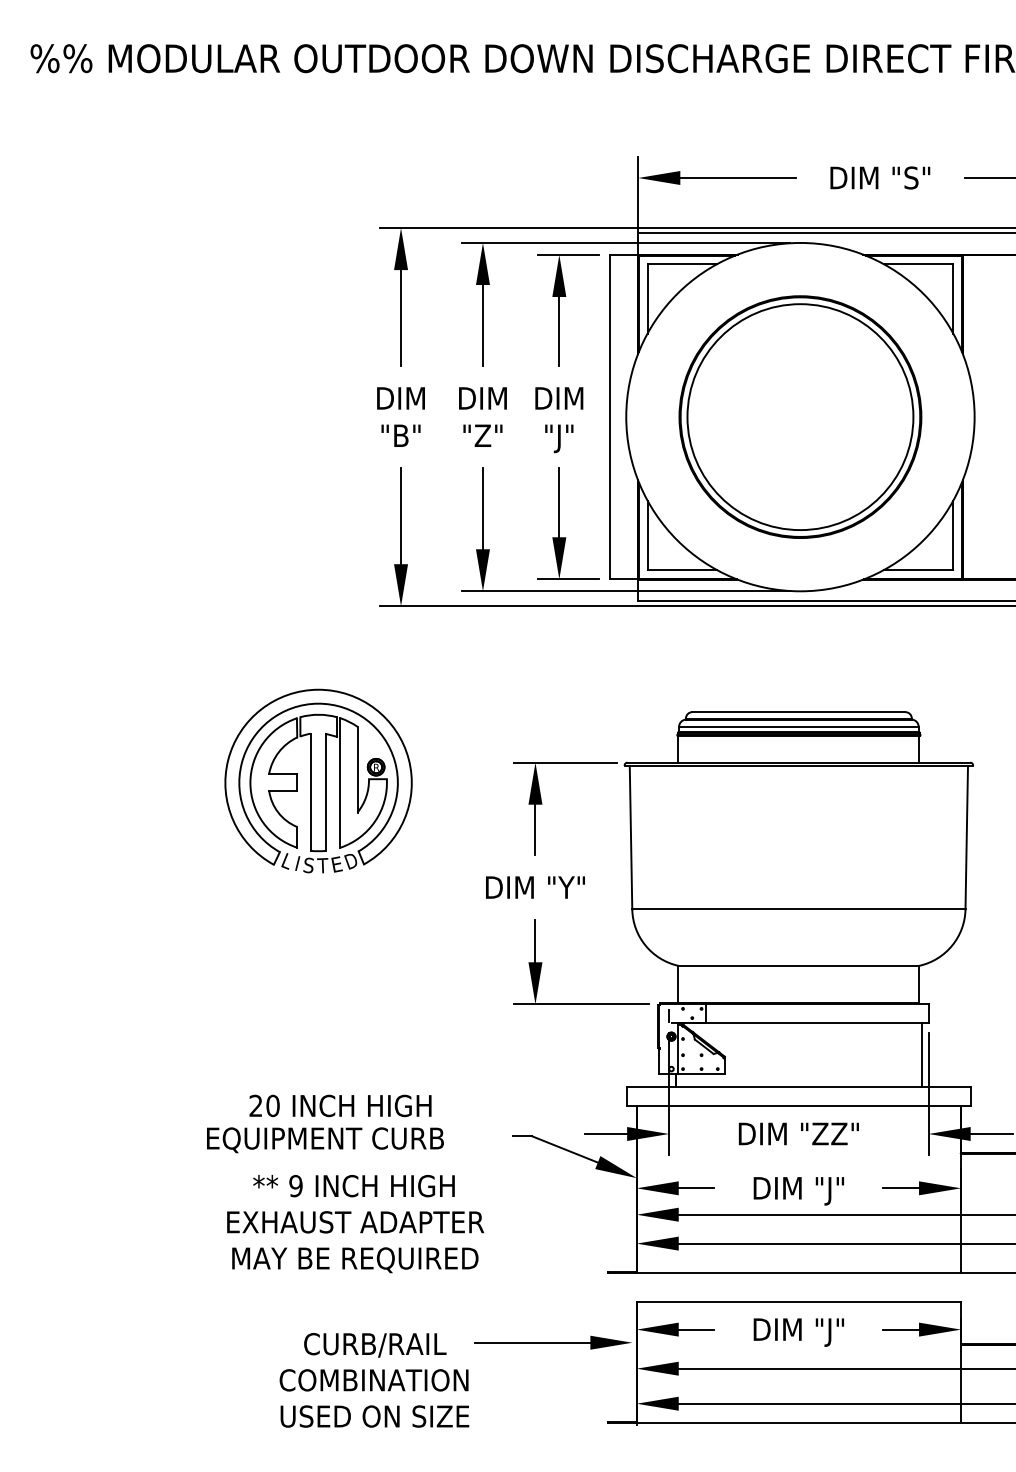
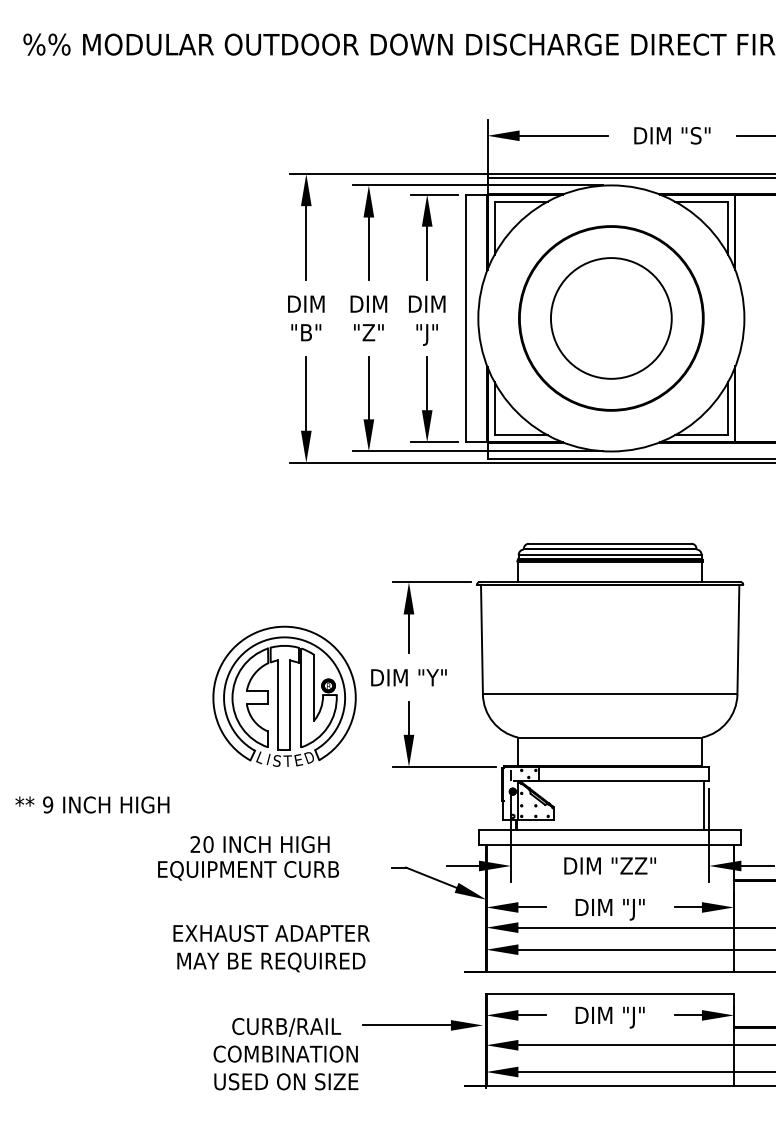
circle: (800, 417) -> (611, 318), size x0.7
part: (318, 780) -> (284, 696), moved
text: (353, 1185) -> (92, 804), moved

